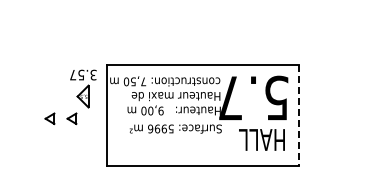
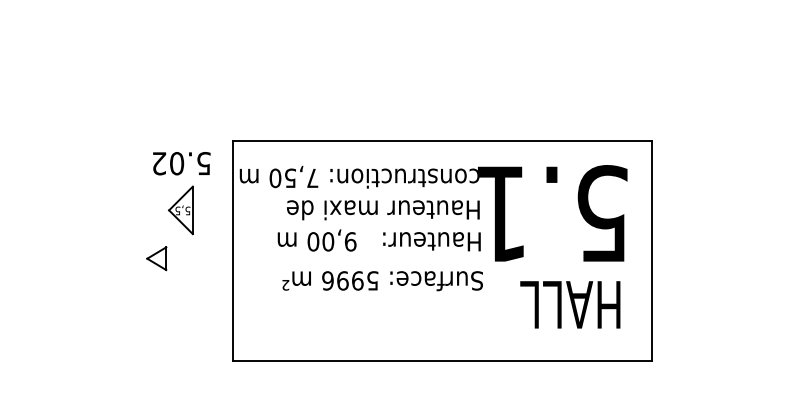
text: (83, 74) -> (181, 162), 3.57 -> 5.02
text: (230, 98) -> (501, 214), 5.7 -> 5.1
line: (299, 115) -> (651, 251), dashed -> solid
part: (49, 118) -> (107, 258), removed

